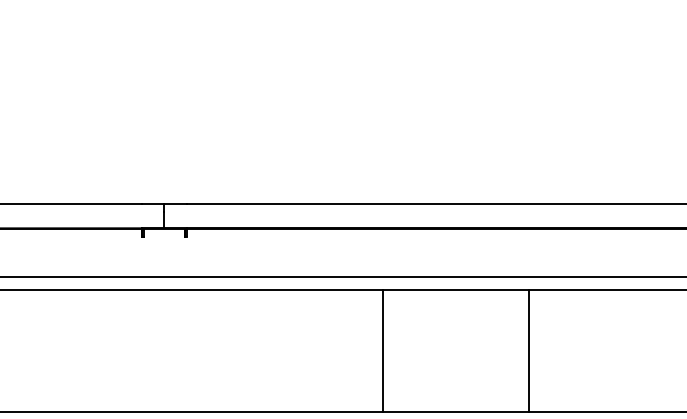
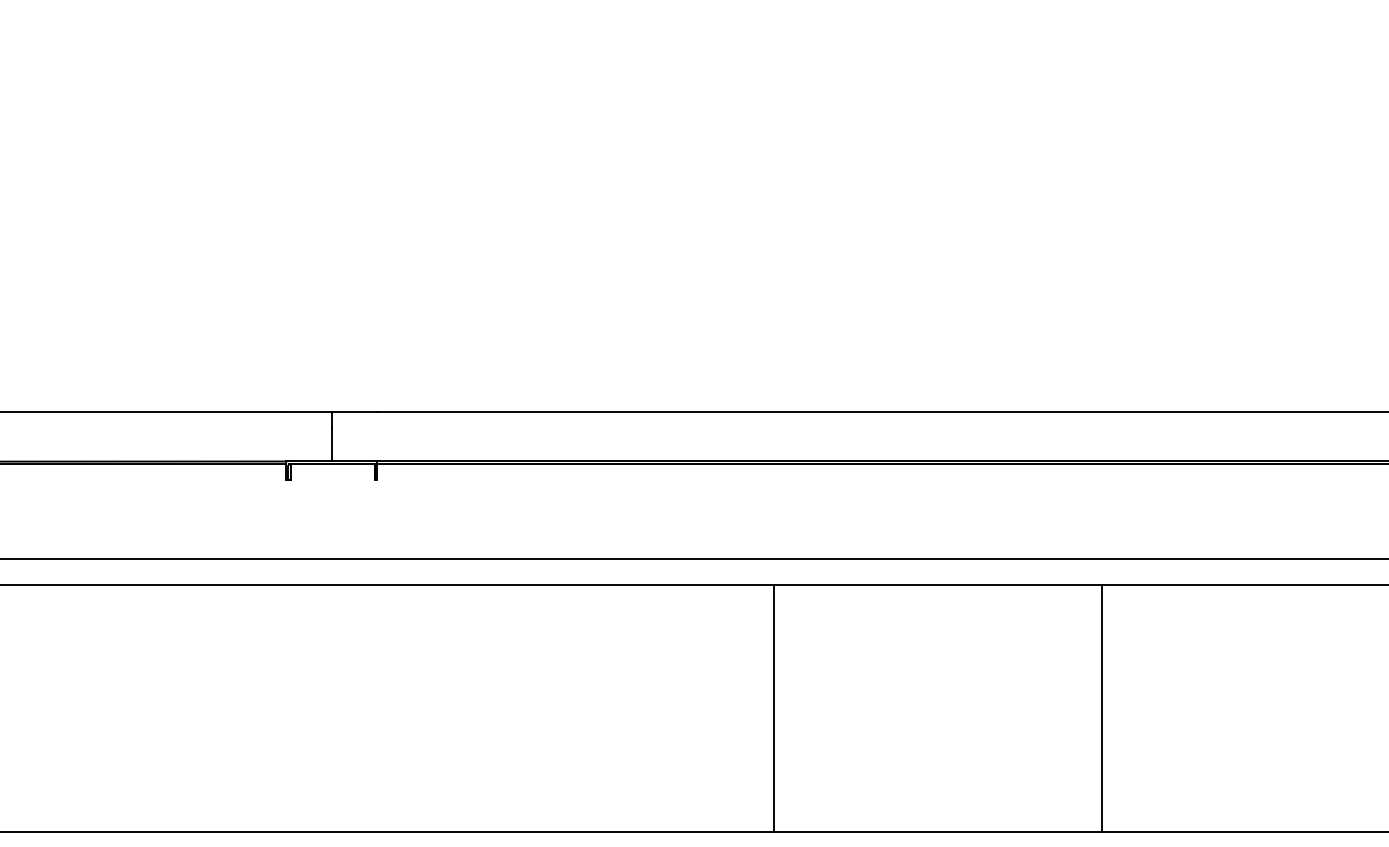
line: (529, 350) -> (1102, 708), moved

